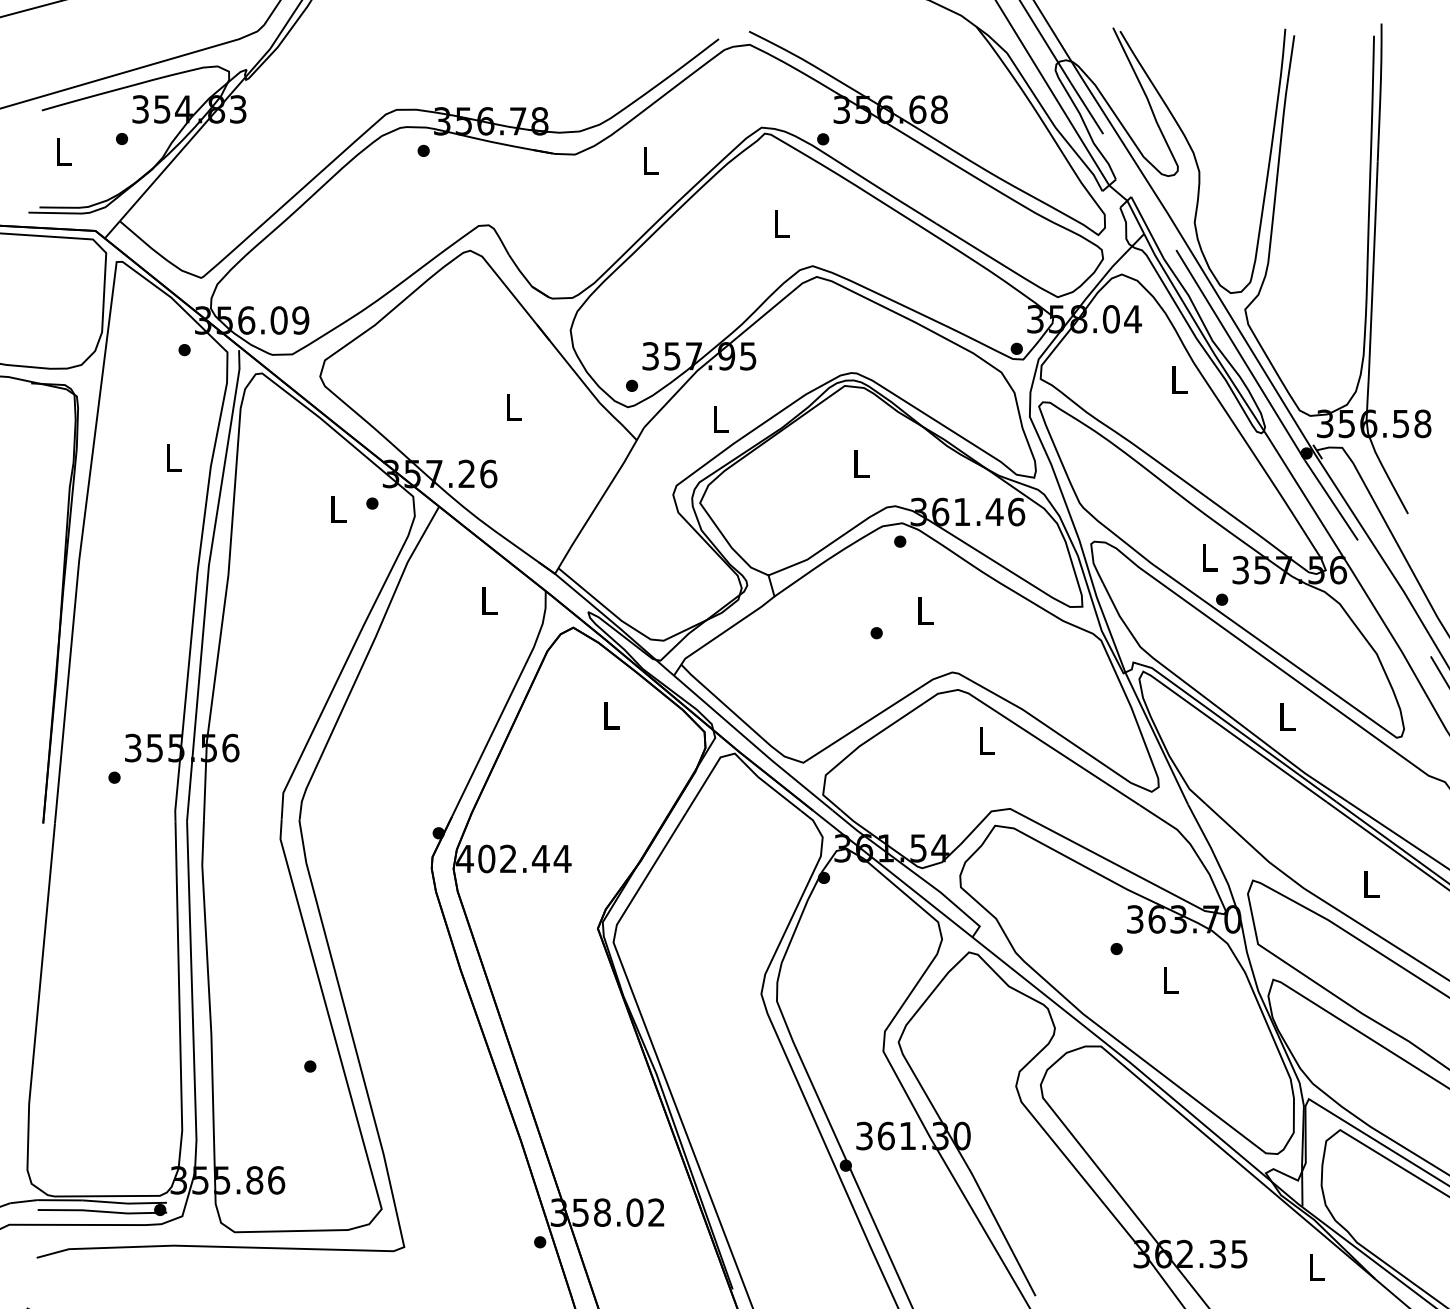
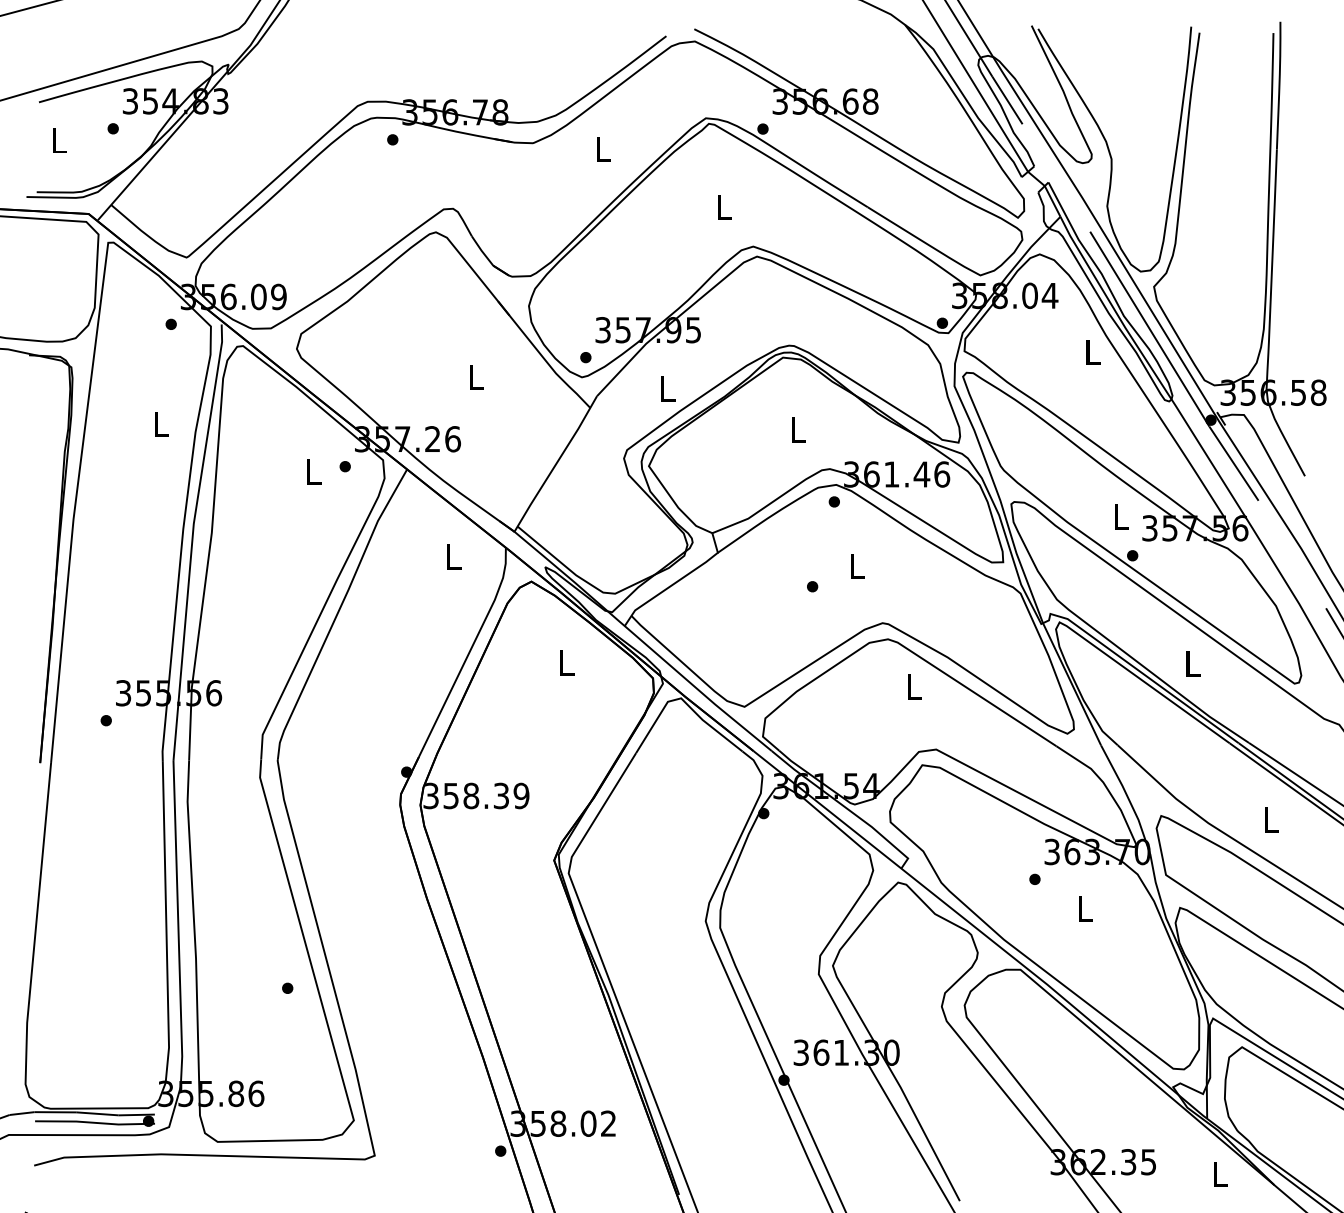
text: (513, 858) -> (476, 795), 402.44 -> 358.39

